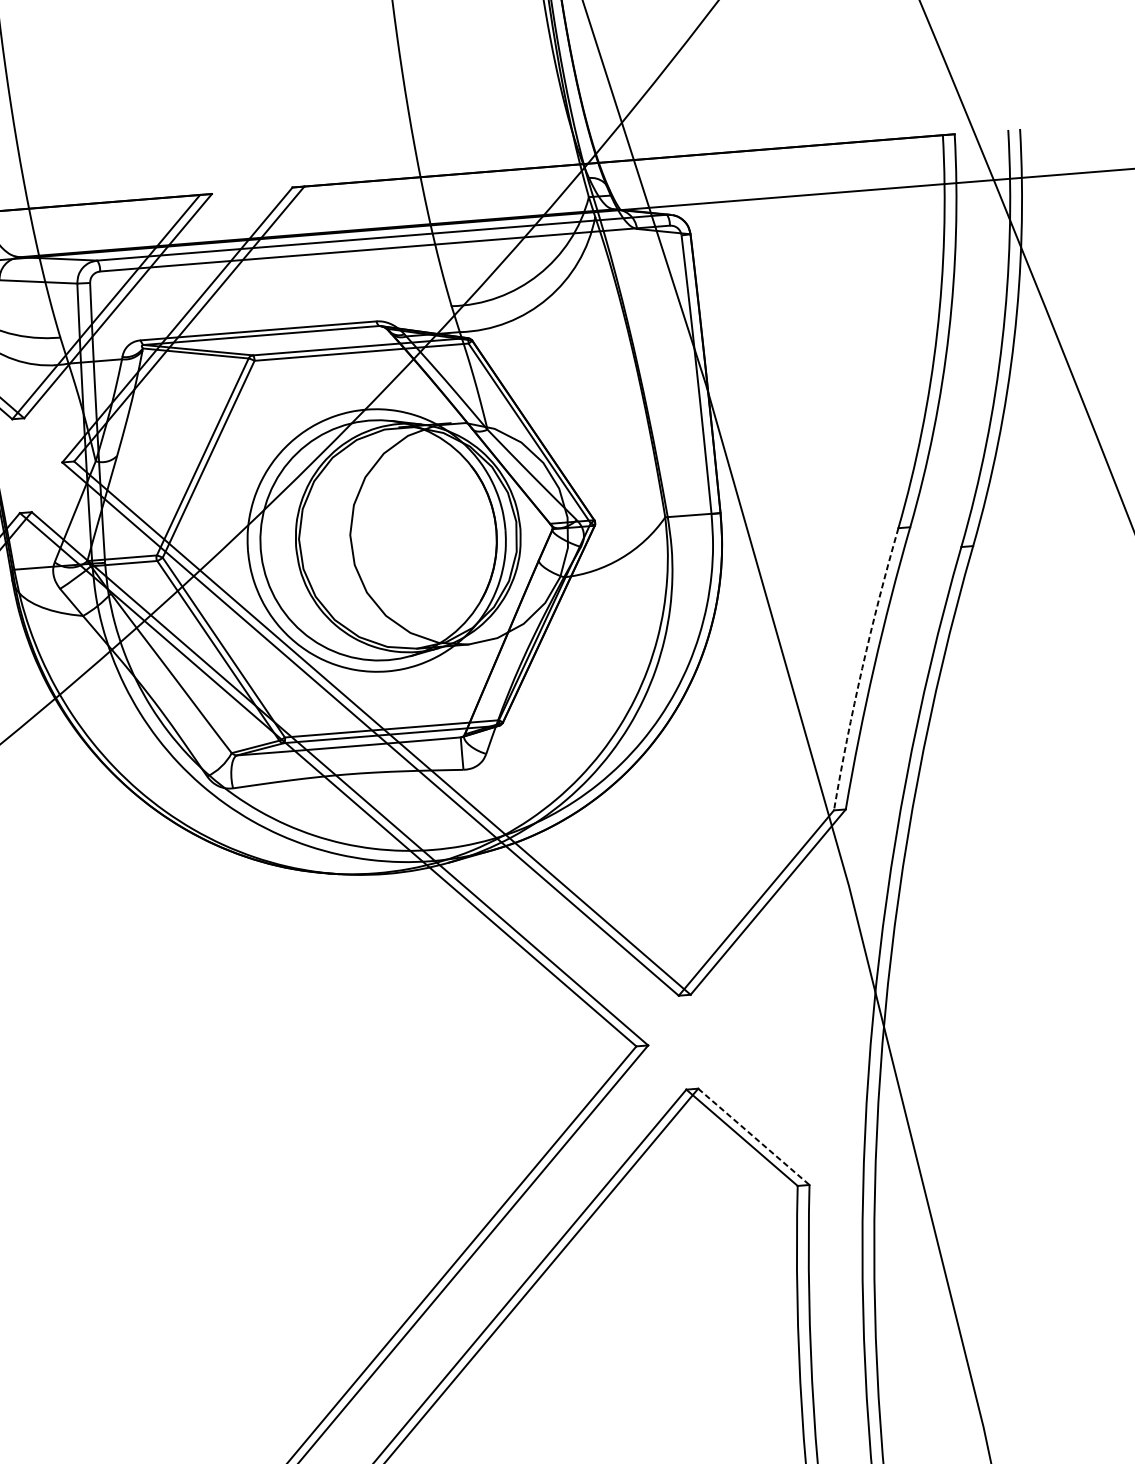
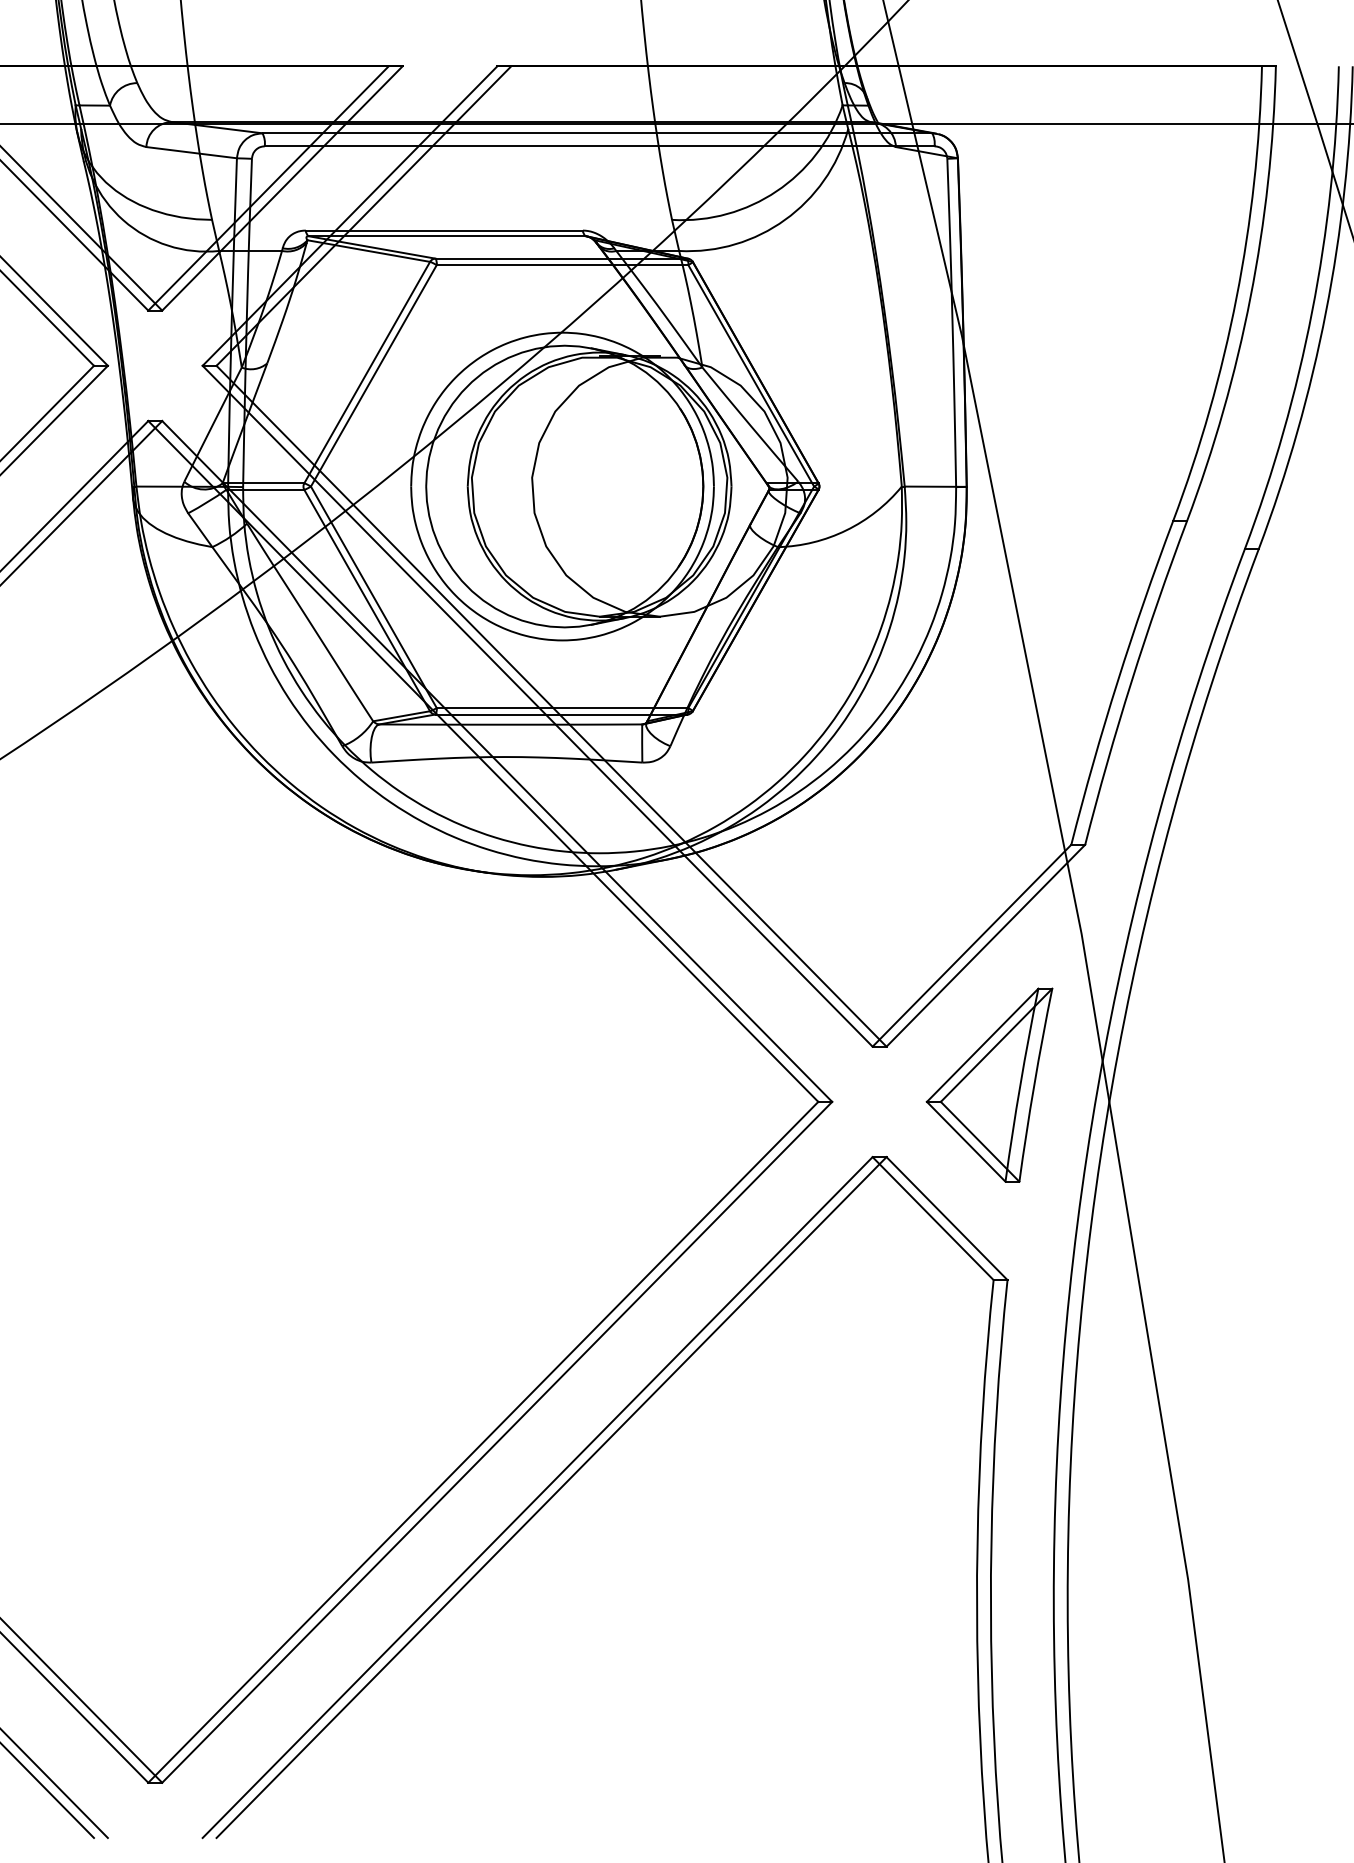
arc: (862, 668) -> (1117, 681), dashed -> solid
part: (780, 1019) -> (989, 1084), added
line: (754, 1136) -> (947, 1218), dashed -> solid

